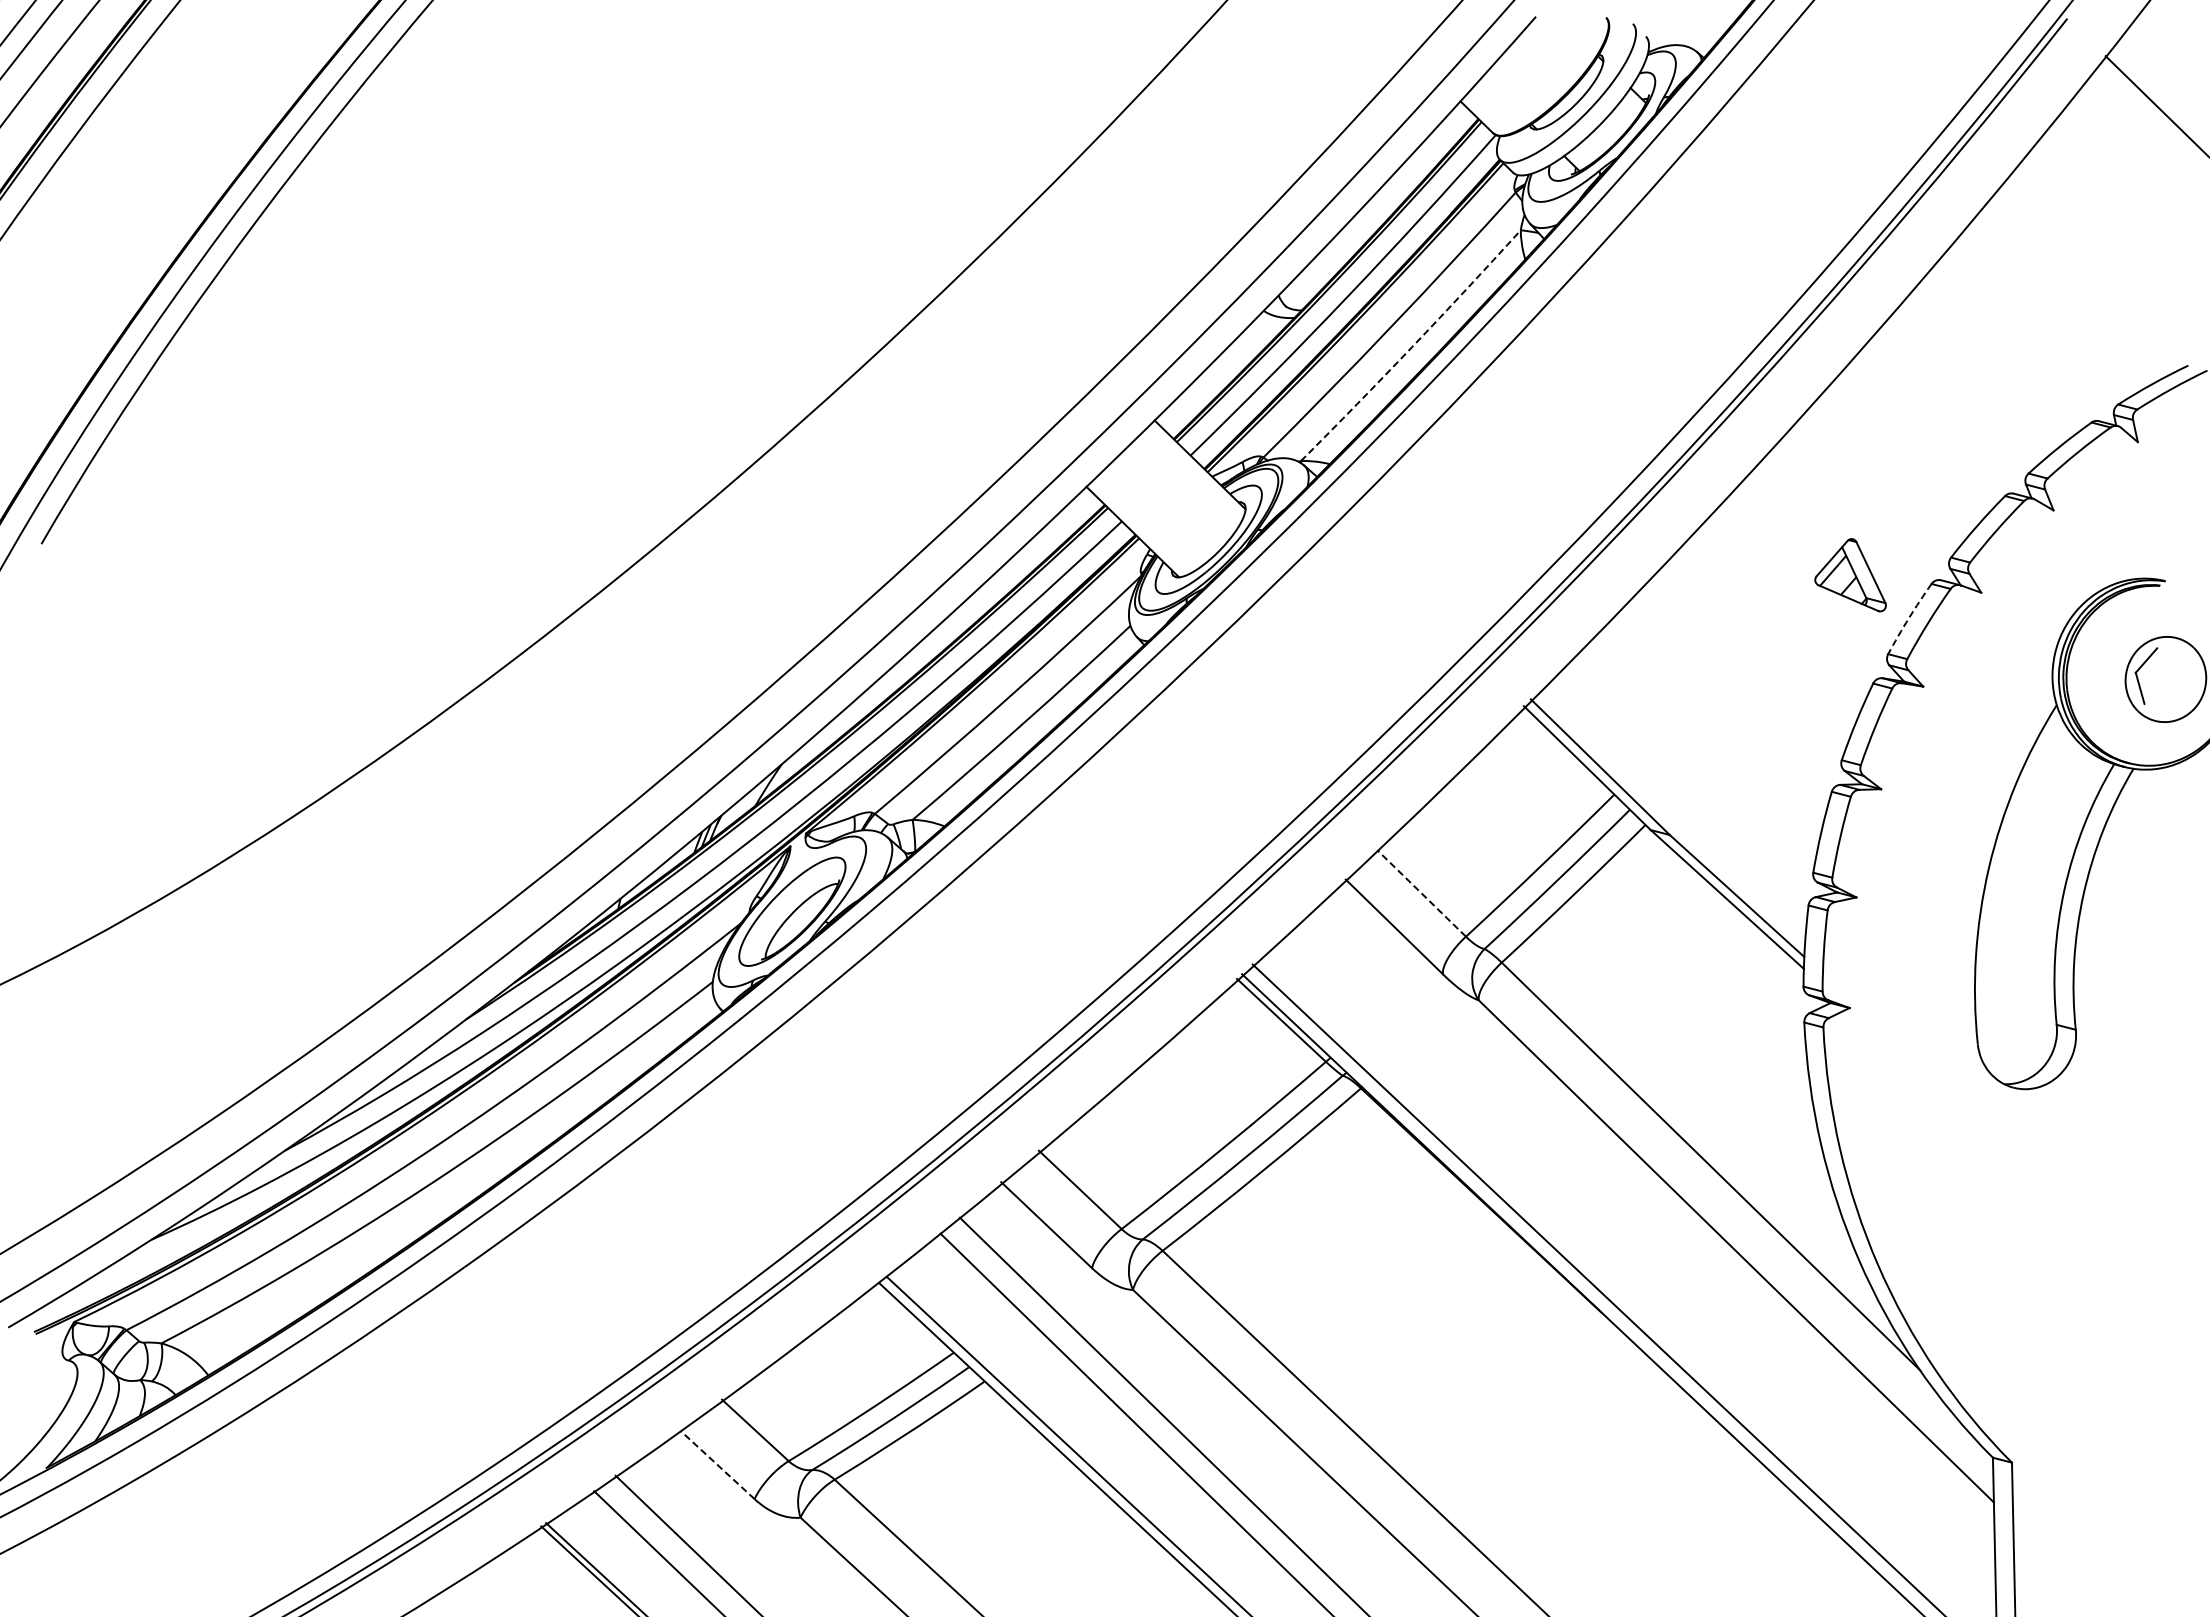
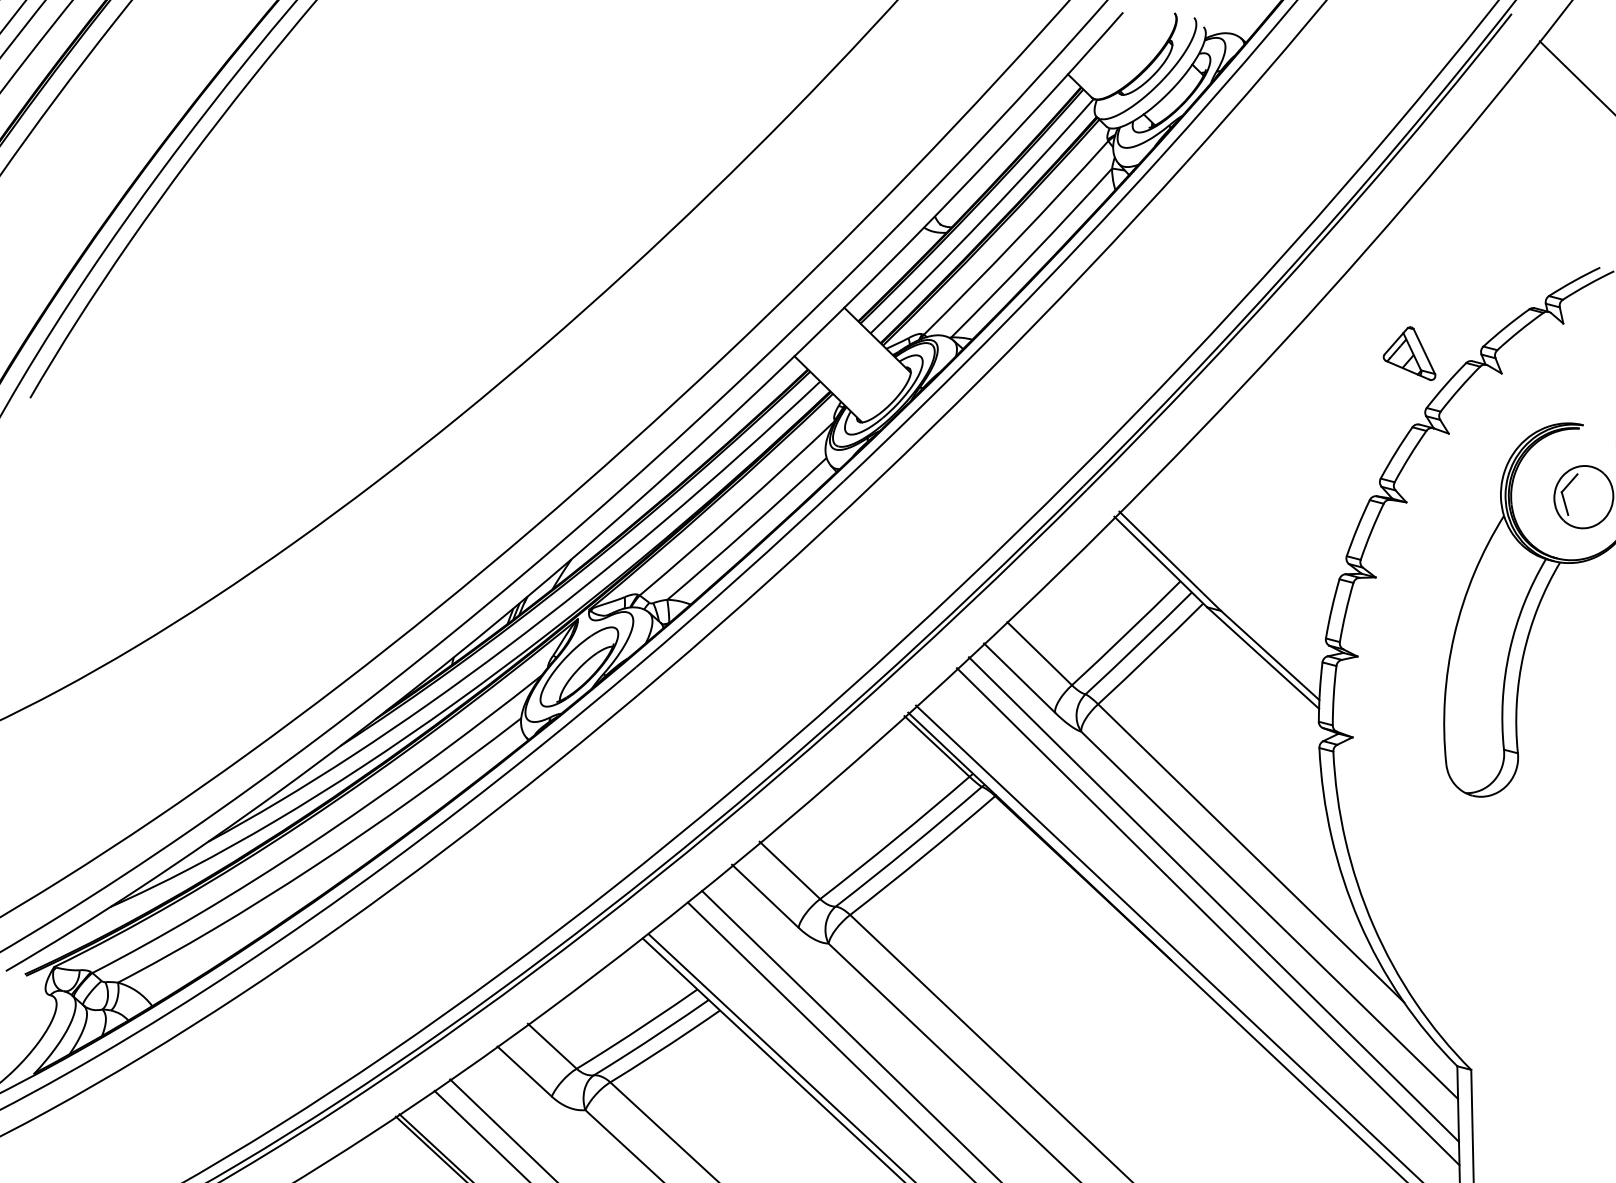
arc: (1412, 346) -> (1032, 253), dashed -> solid
part: (1850, 575) -> (1409, 353), moved
arc: (1908, 618) -> (1395, 452), dashed -> solid
line: (1421, 893) -> (1039, 653), dashed -> solid
line: (1660, 1229) -> (1214, 899), added
line: (1651, 1253) -> (1207, 916), added
line: (717, 1464) -> (524, 1071), dashed -> solid

